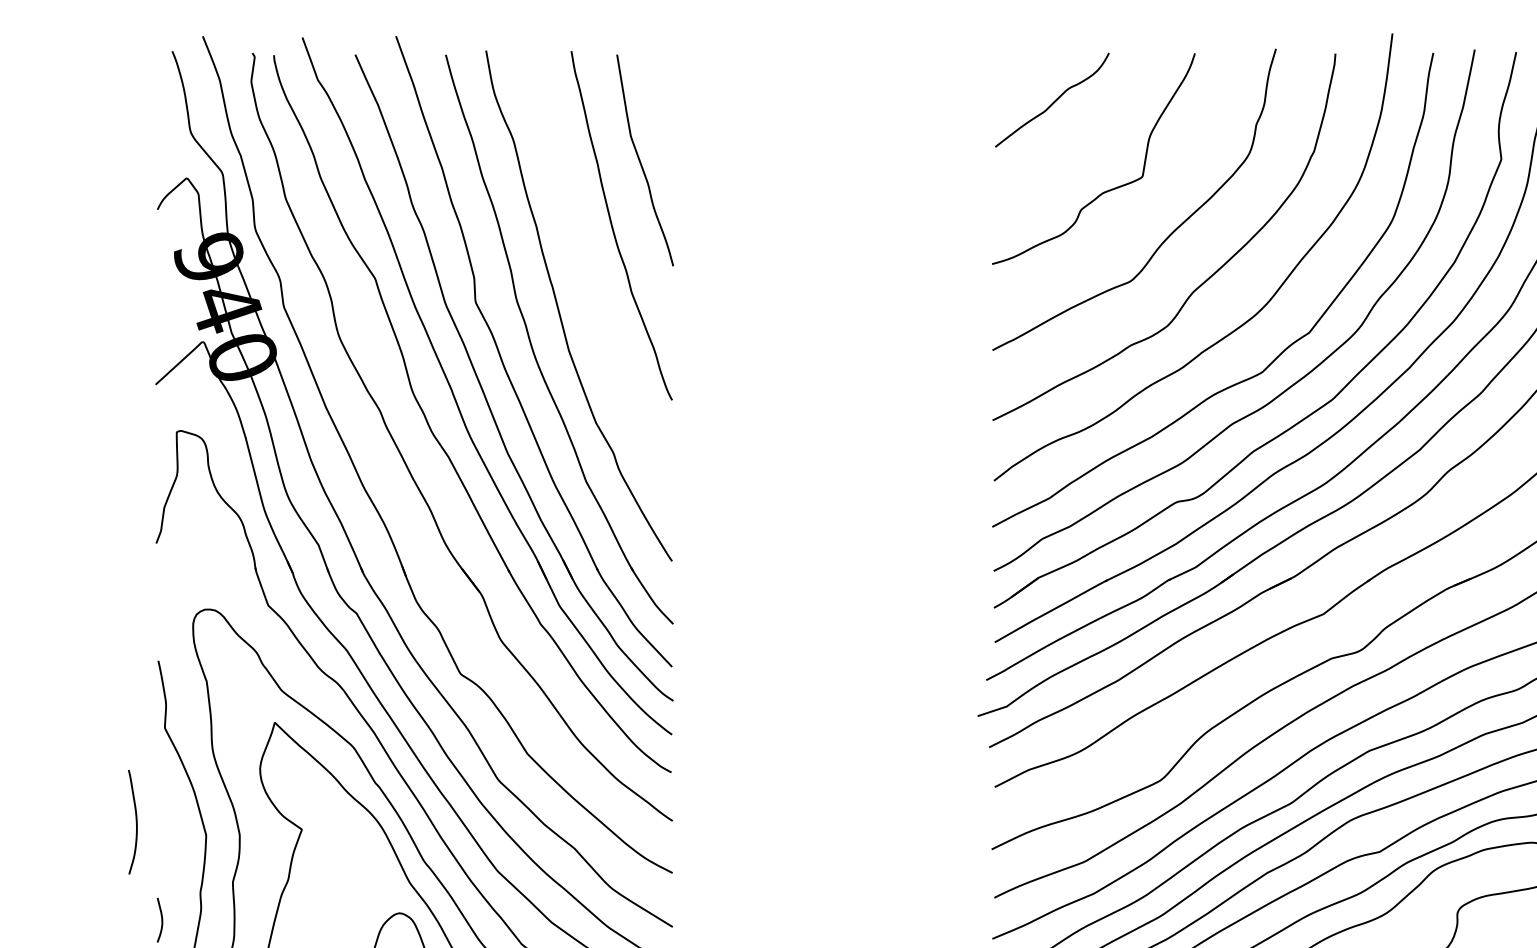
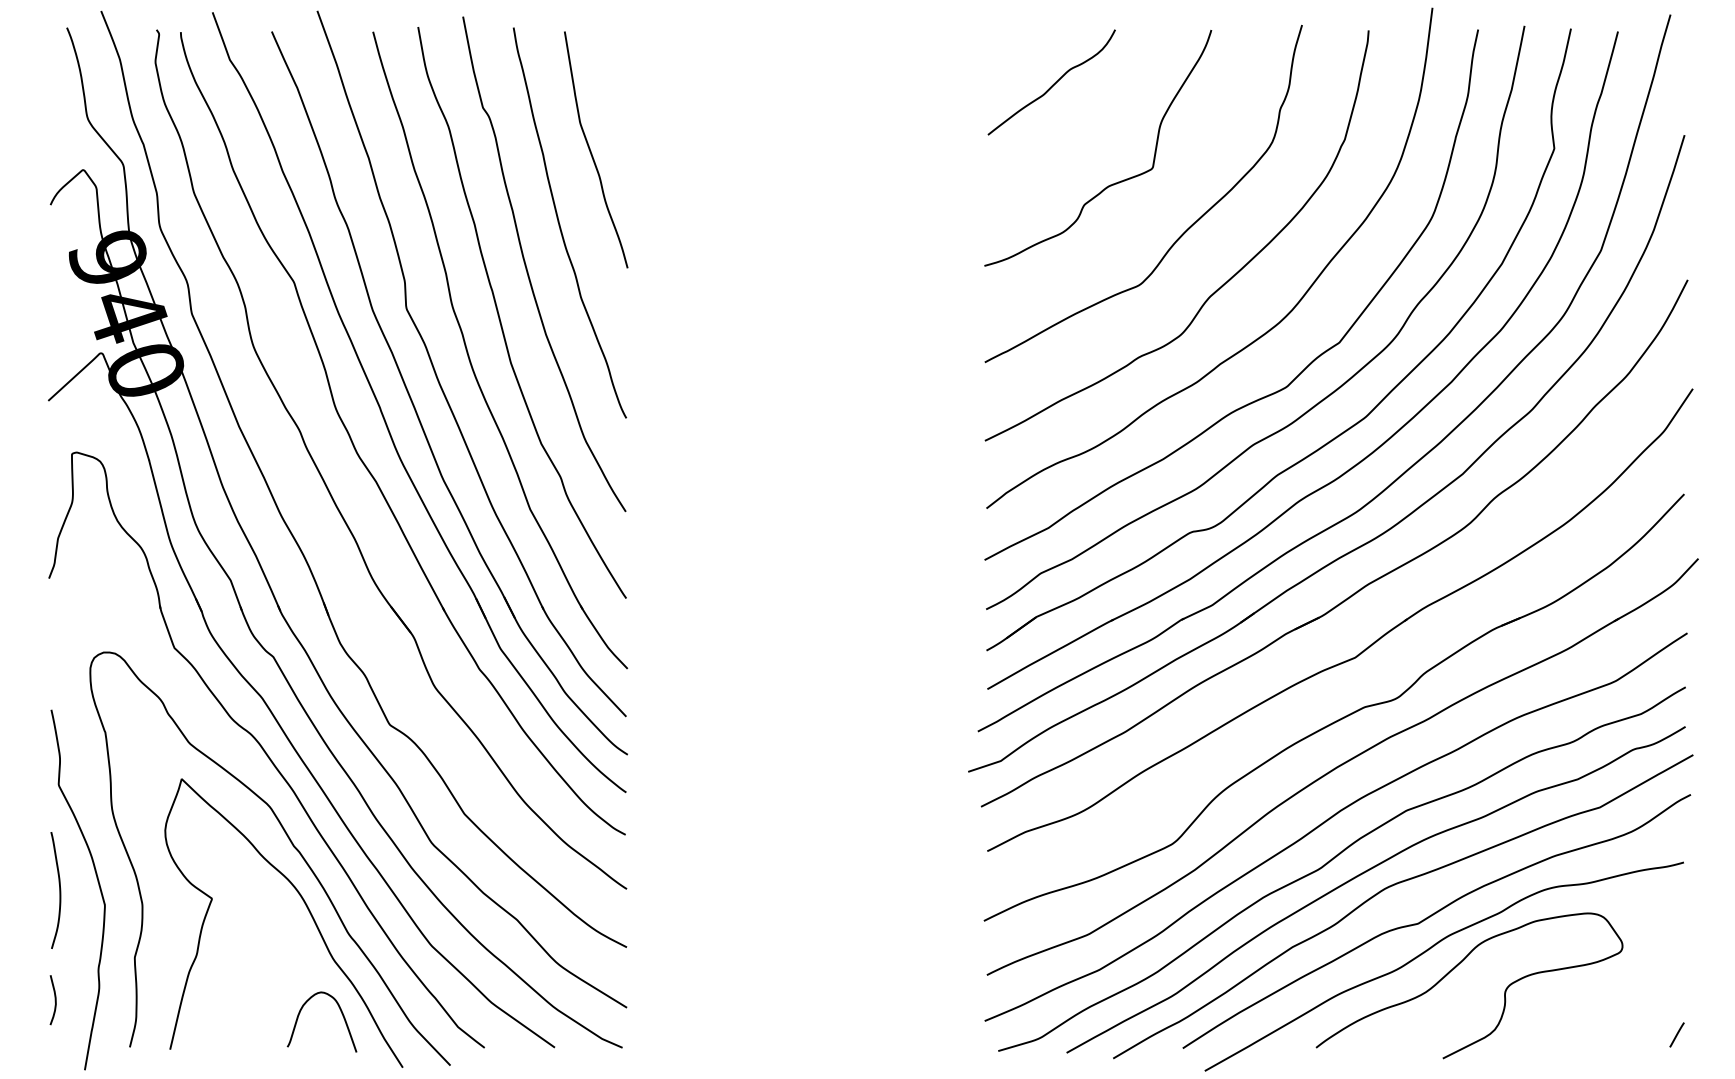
curve: (583, 265) -> (527, 267), added
curve: (136, 822) -> (59, 890), moved

